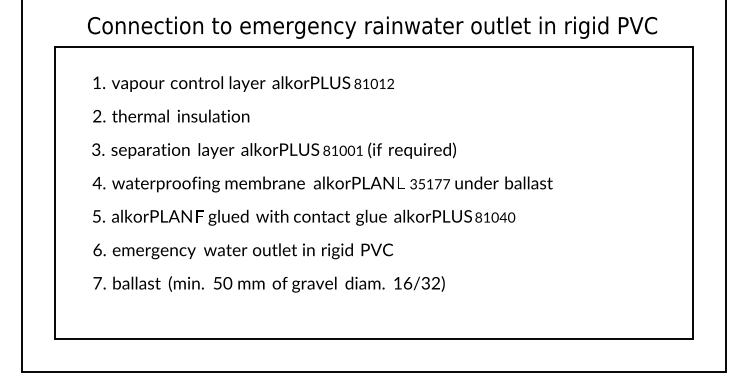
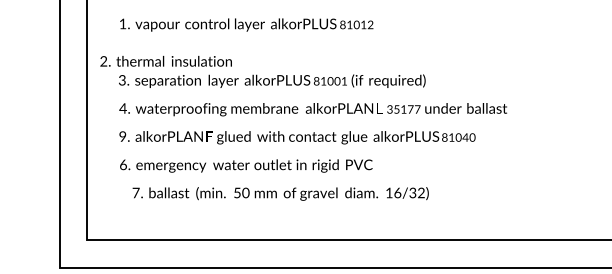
text: (171, 115) -> (166, 60), moved
text: (96, 216) -> (122, 136), 5. -> 9.
text: (268, 284) -> (280, 194), moved

